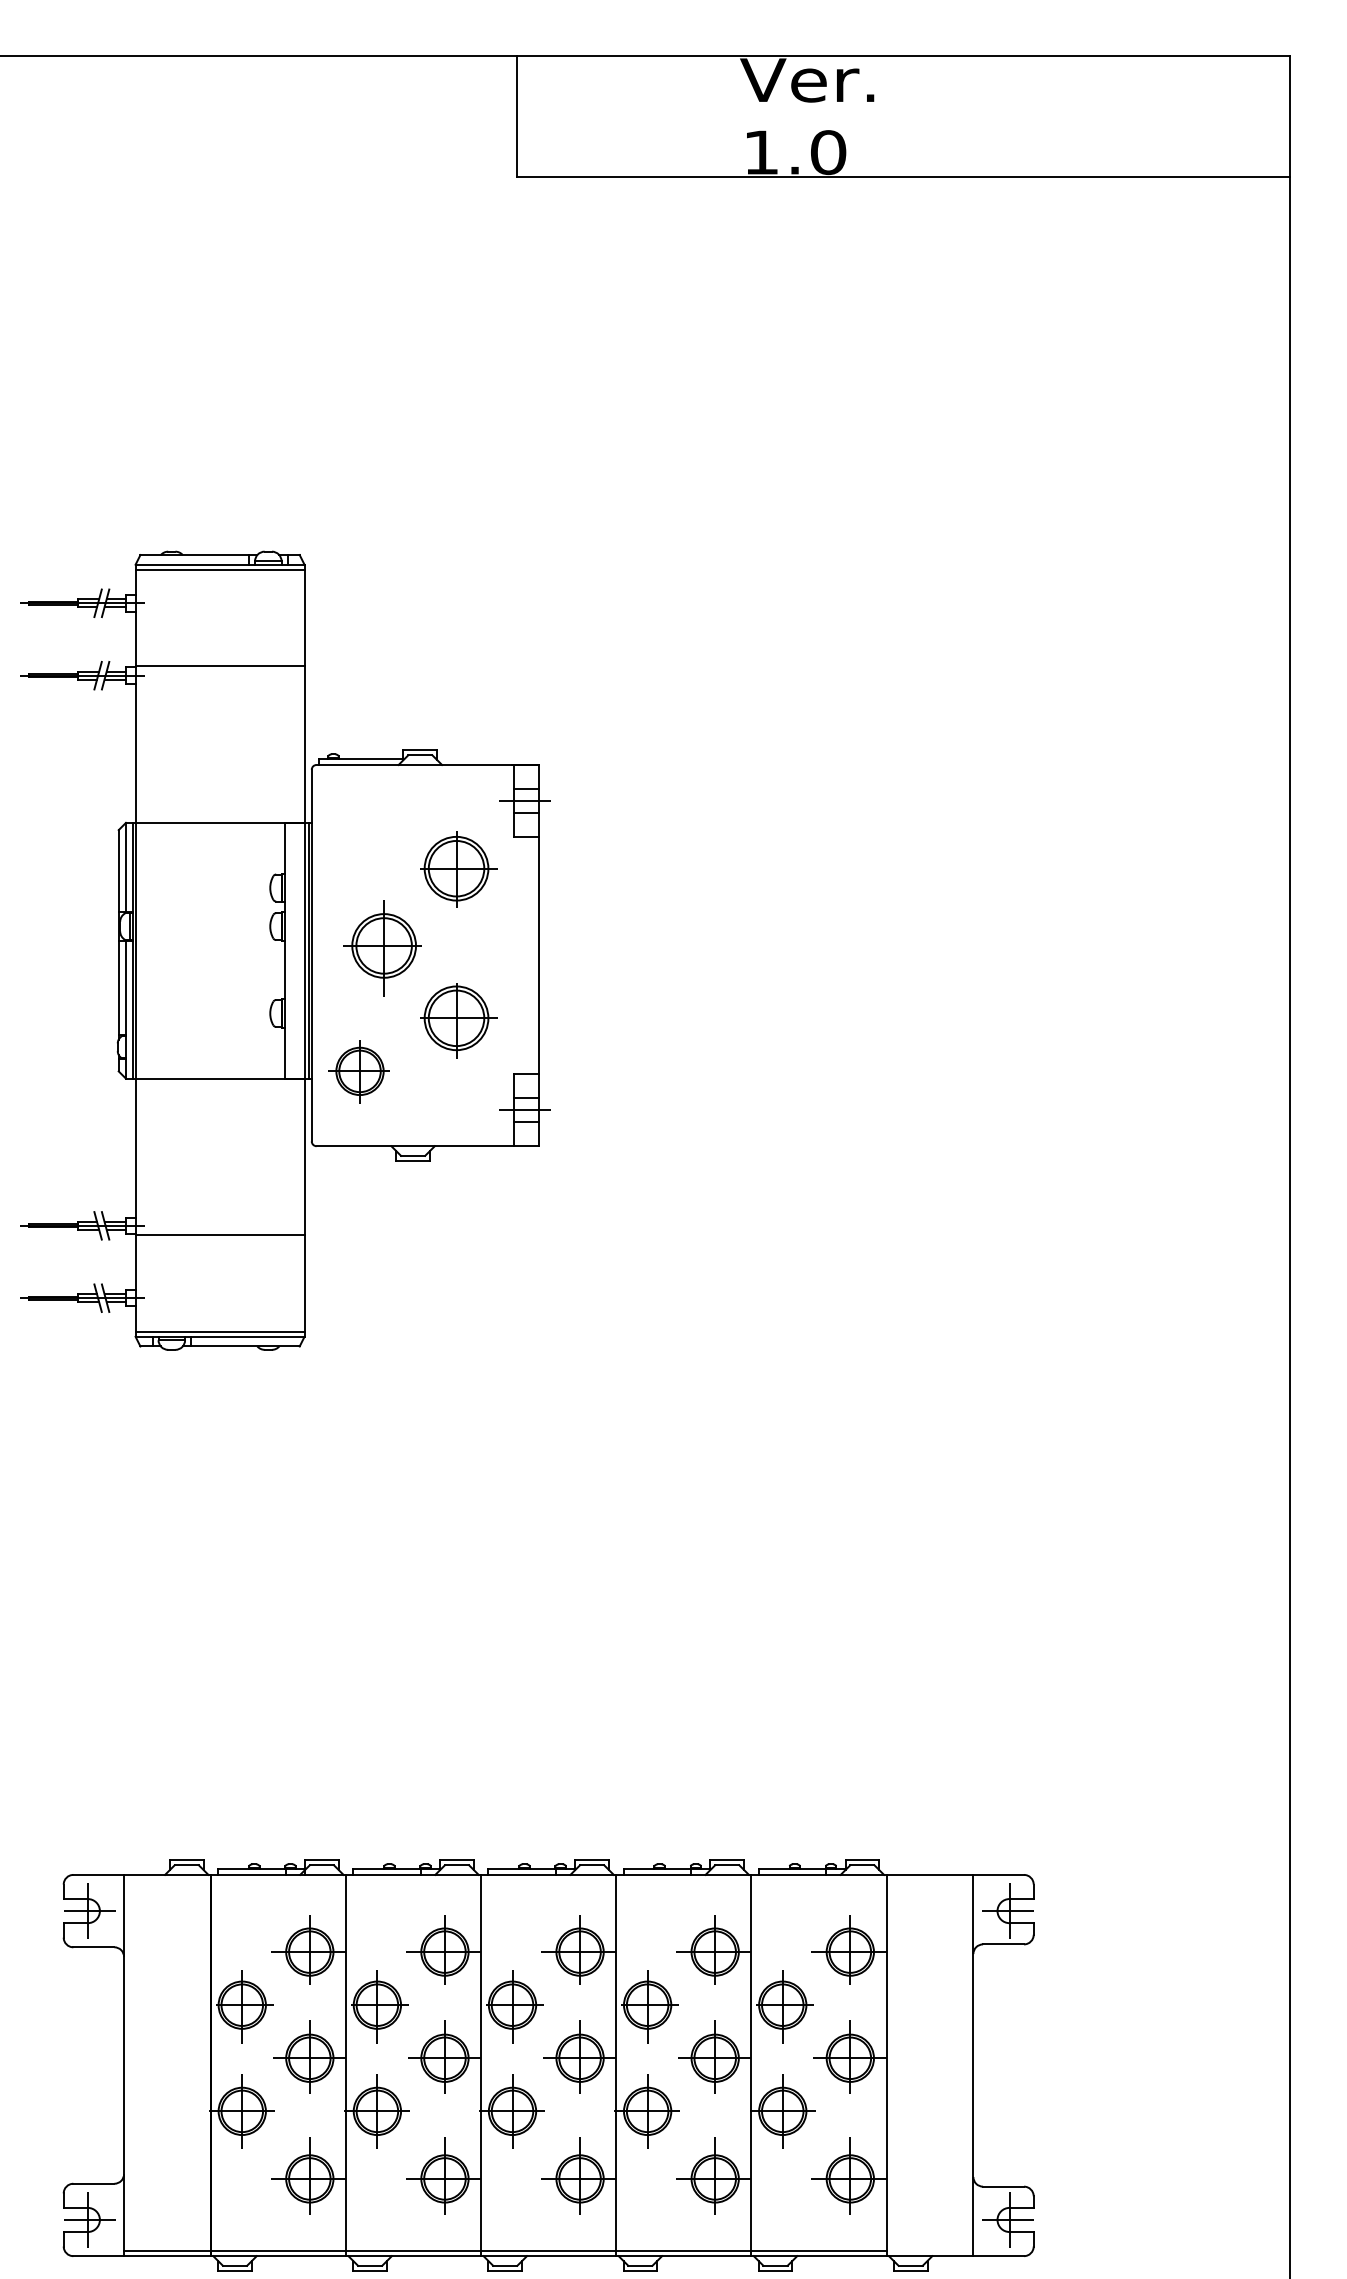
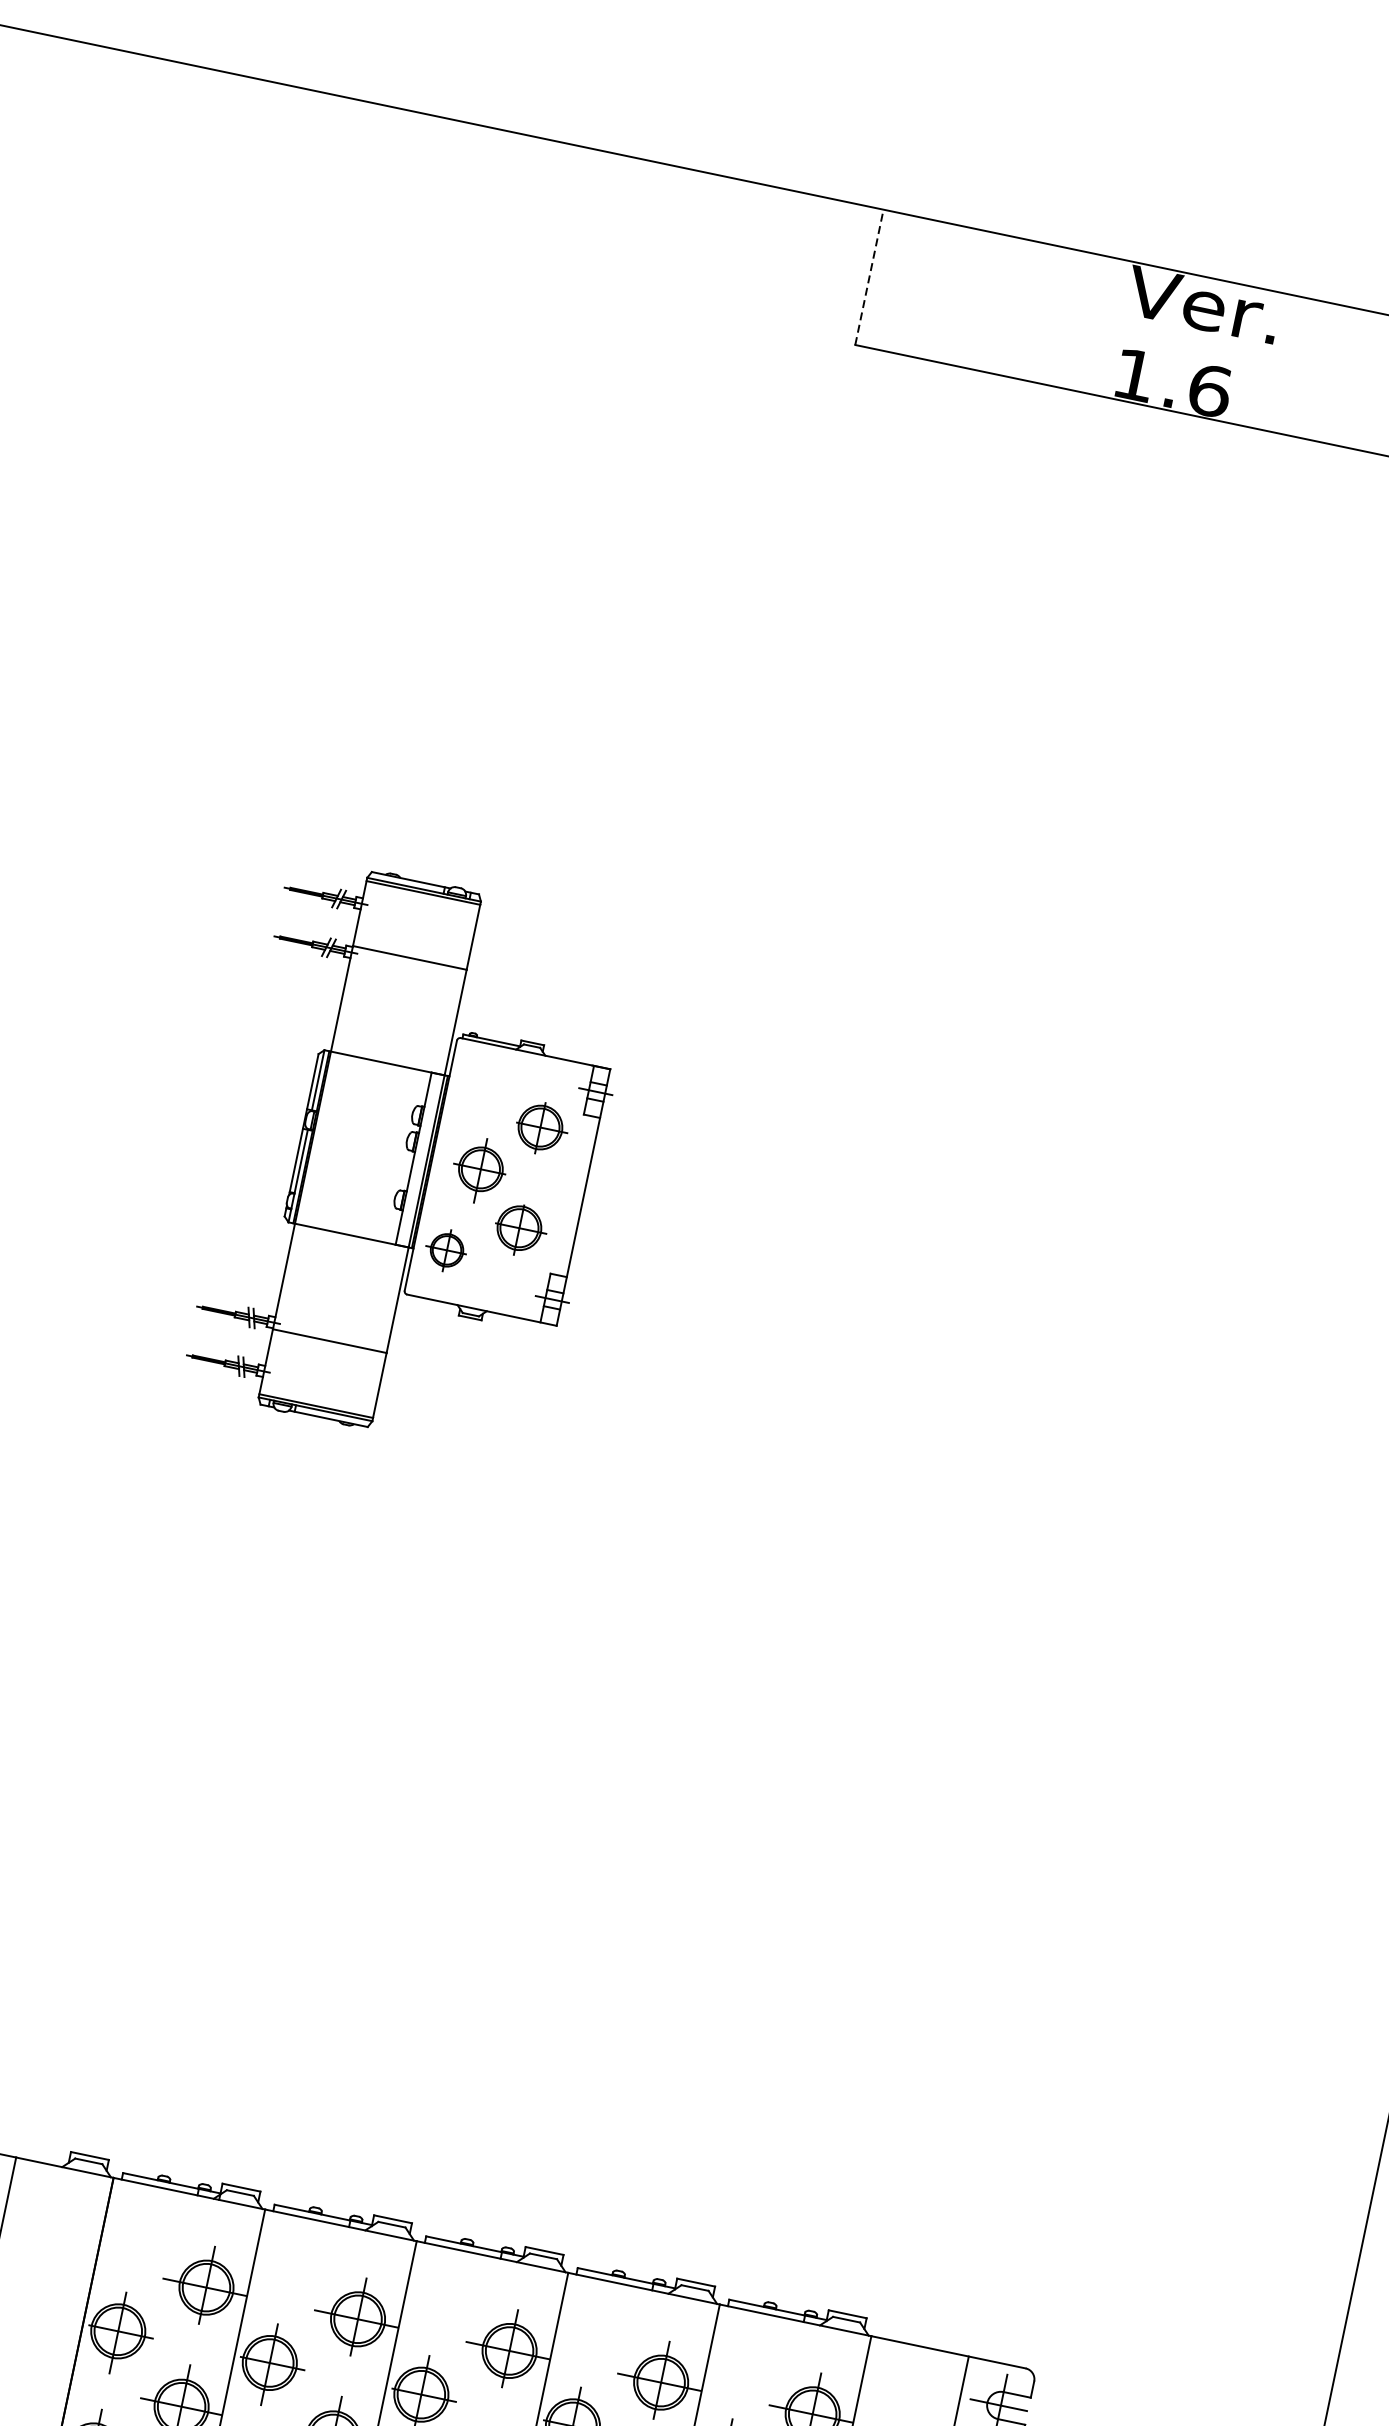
line: (517, 115) -> (869, 276), solid -> dashed
text: (828, 152) -> (1209, 390), 1.0 -> 1.6
part: (285, 950) -> (413, 1158), size x0.6

